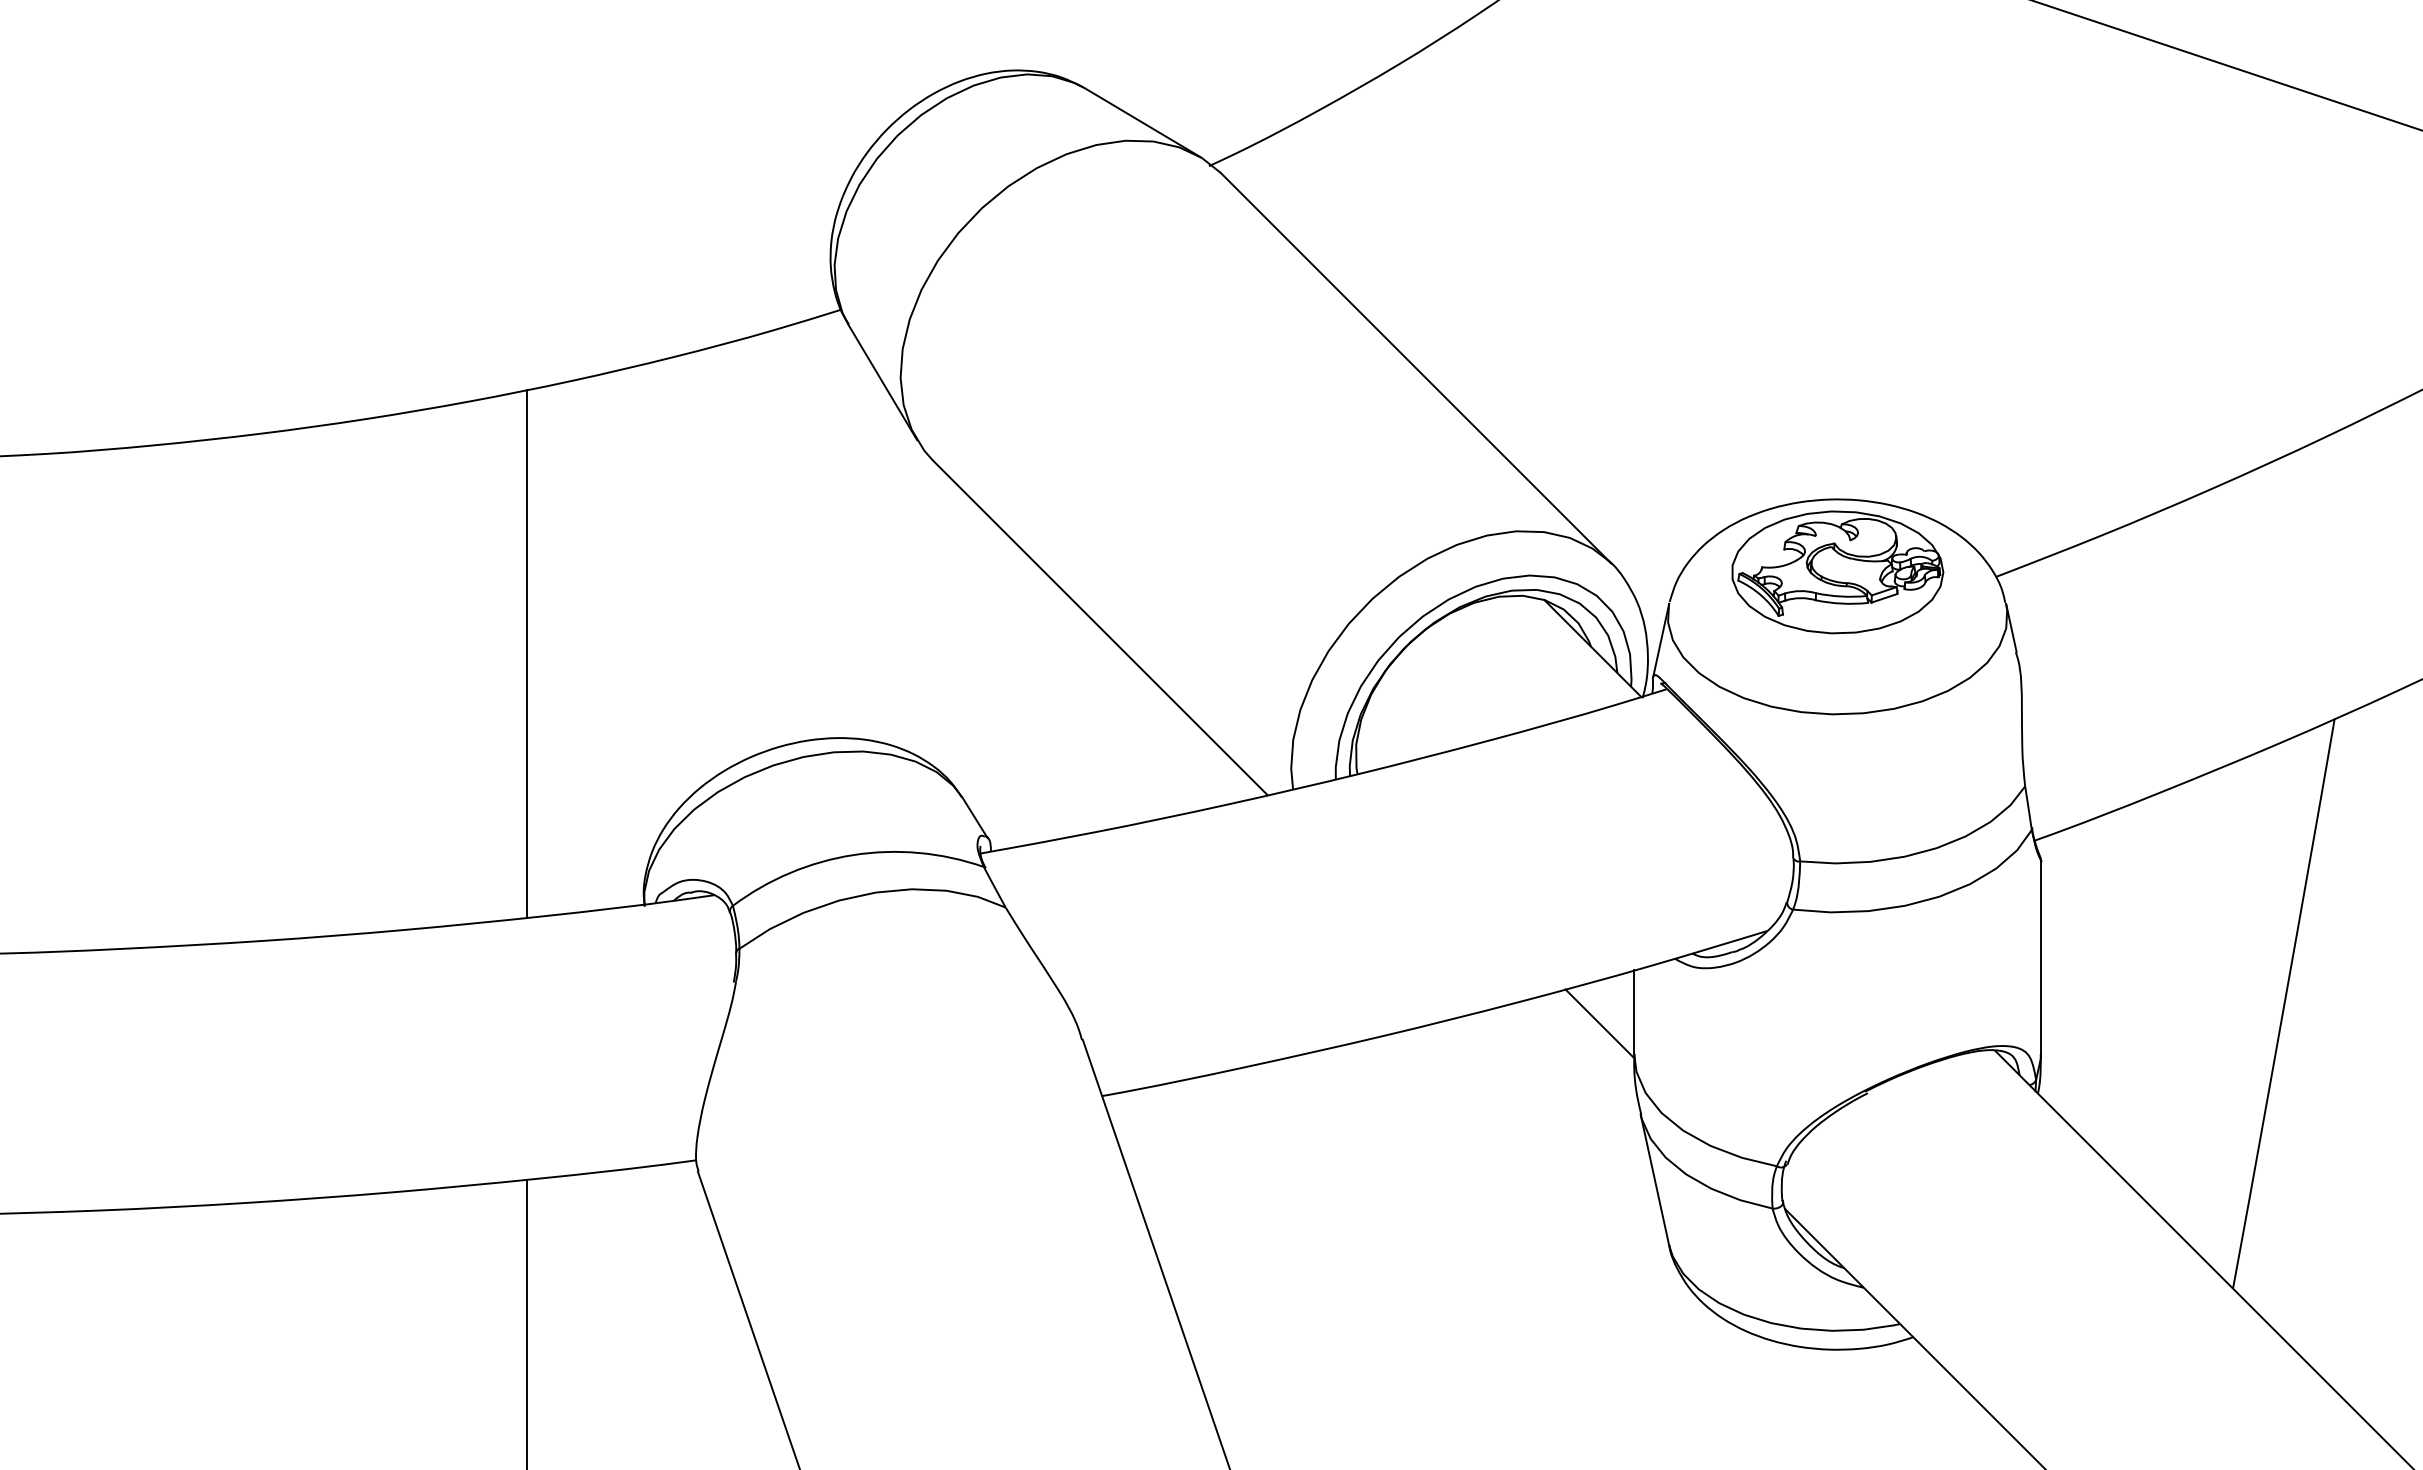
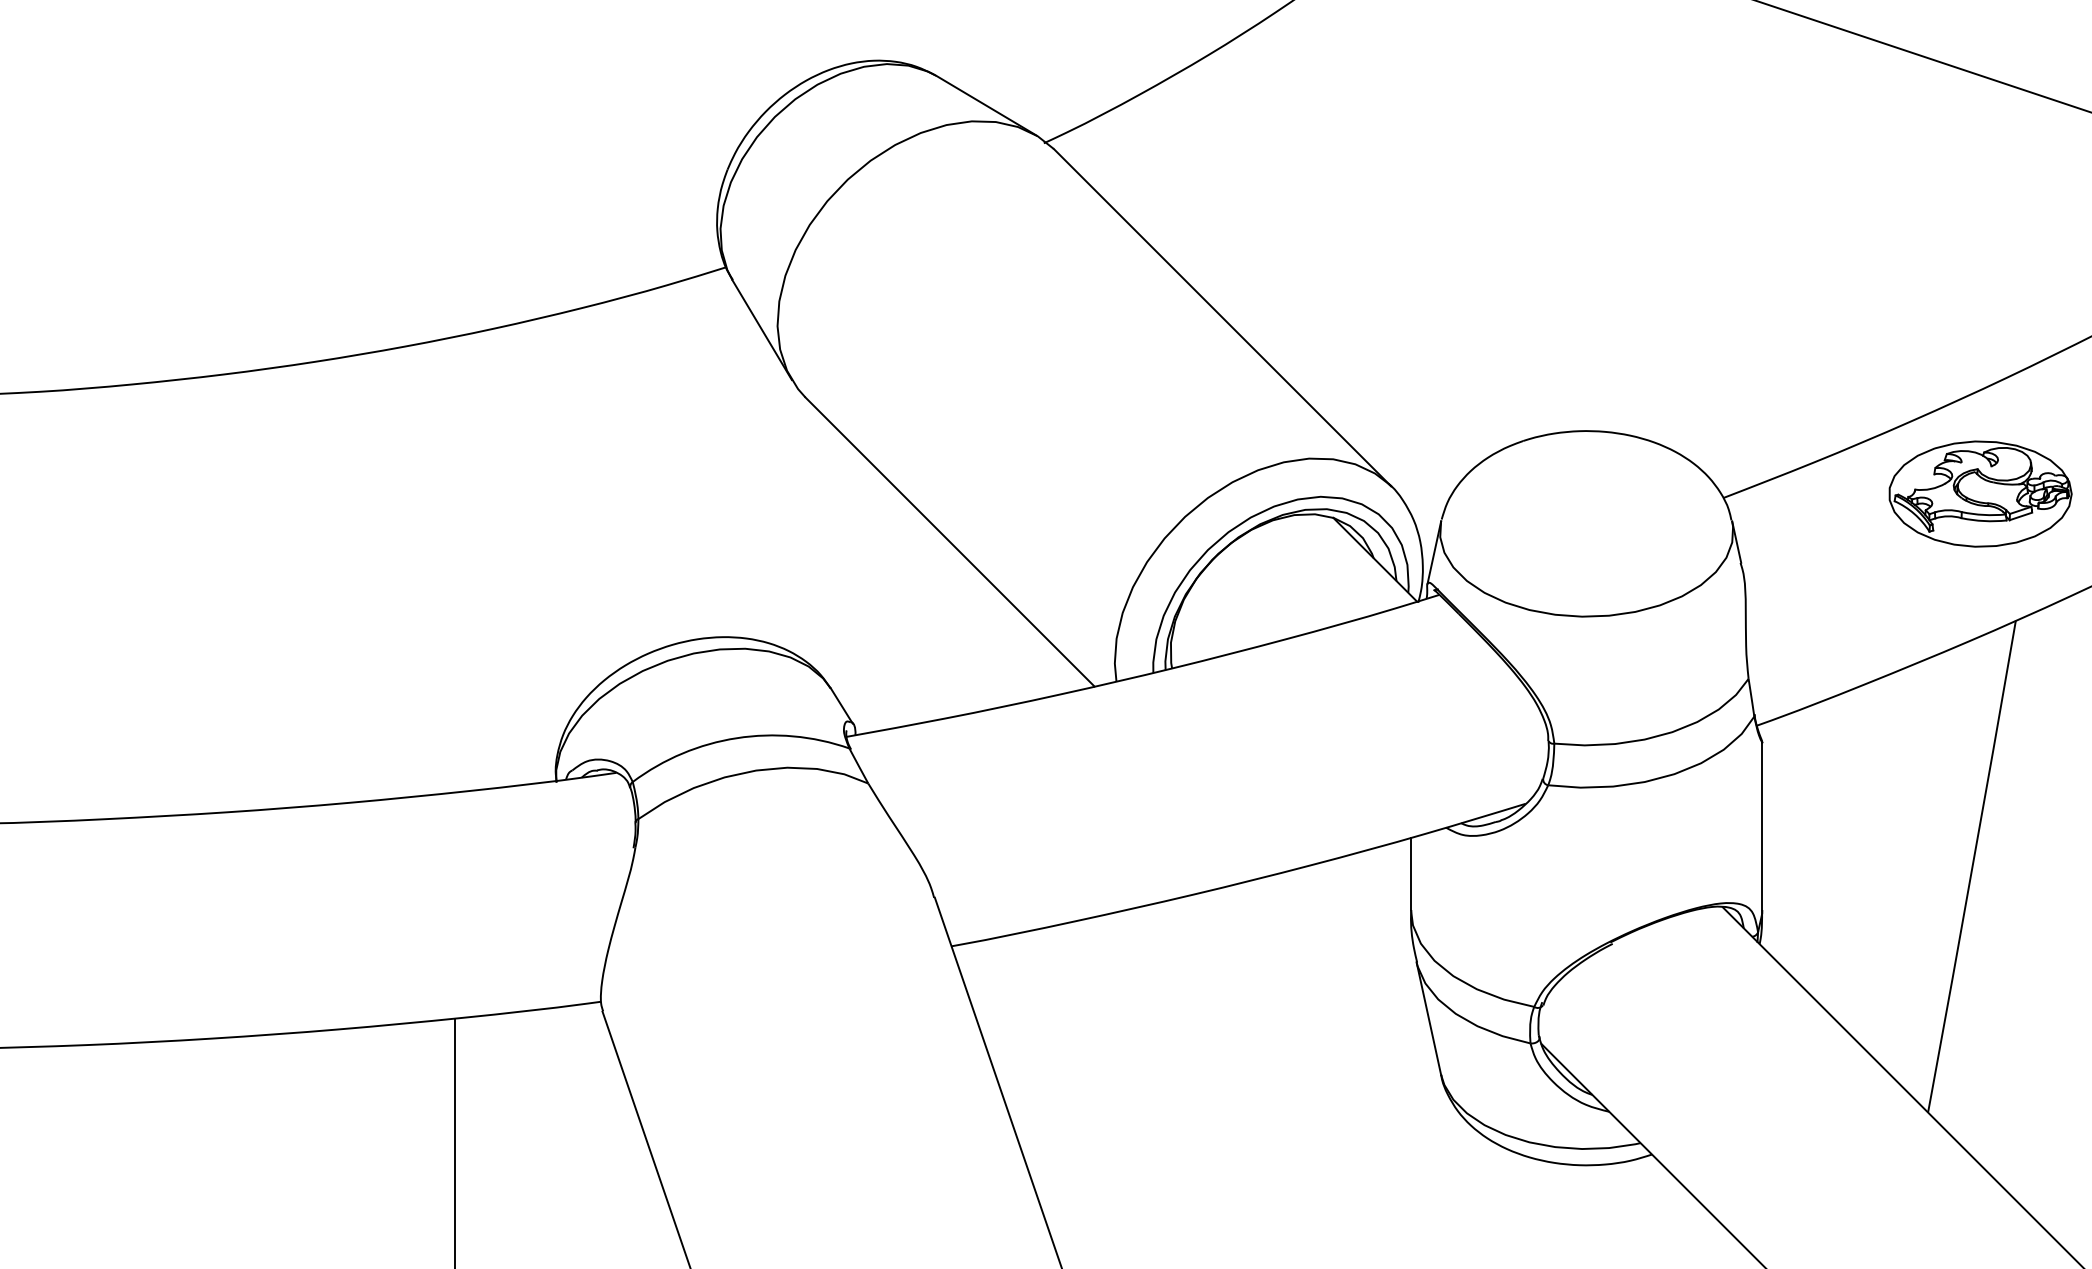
part: (1837, 572) -> (1980, 494), moved
line: (526, 653) -> (454, 564), removed
line: (1599, 1023) -> (1381, 883), removed

